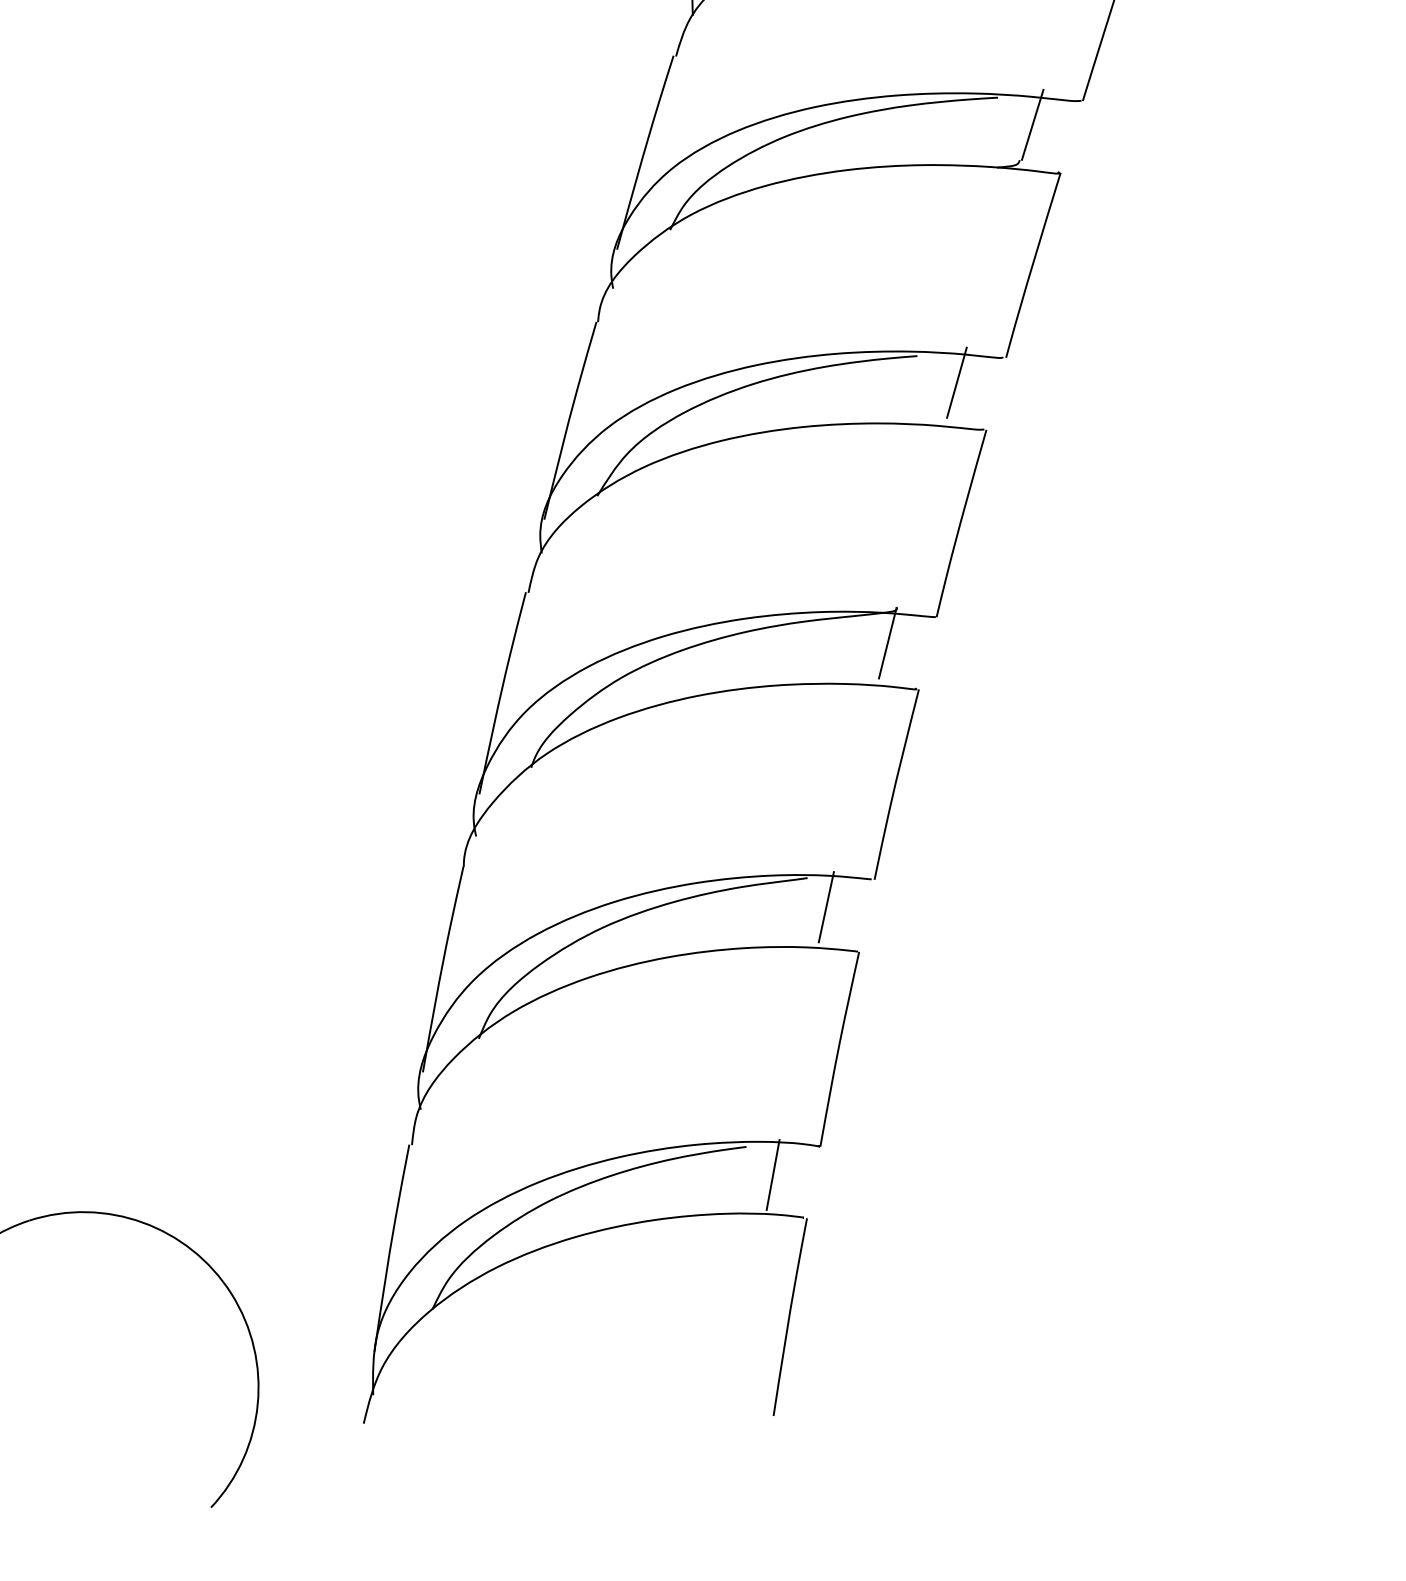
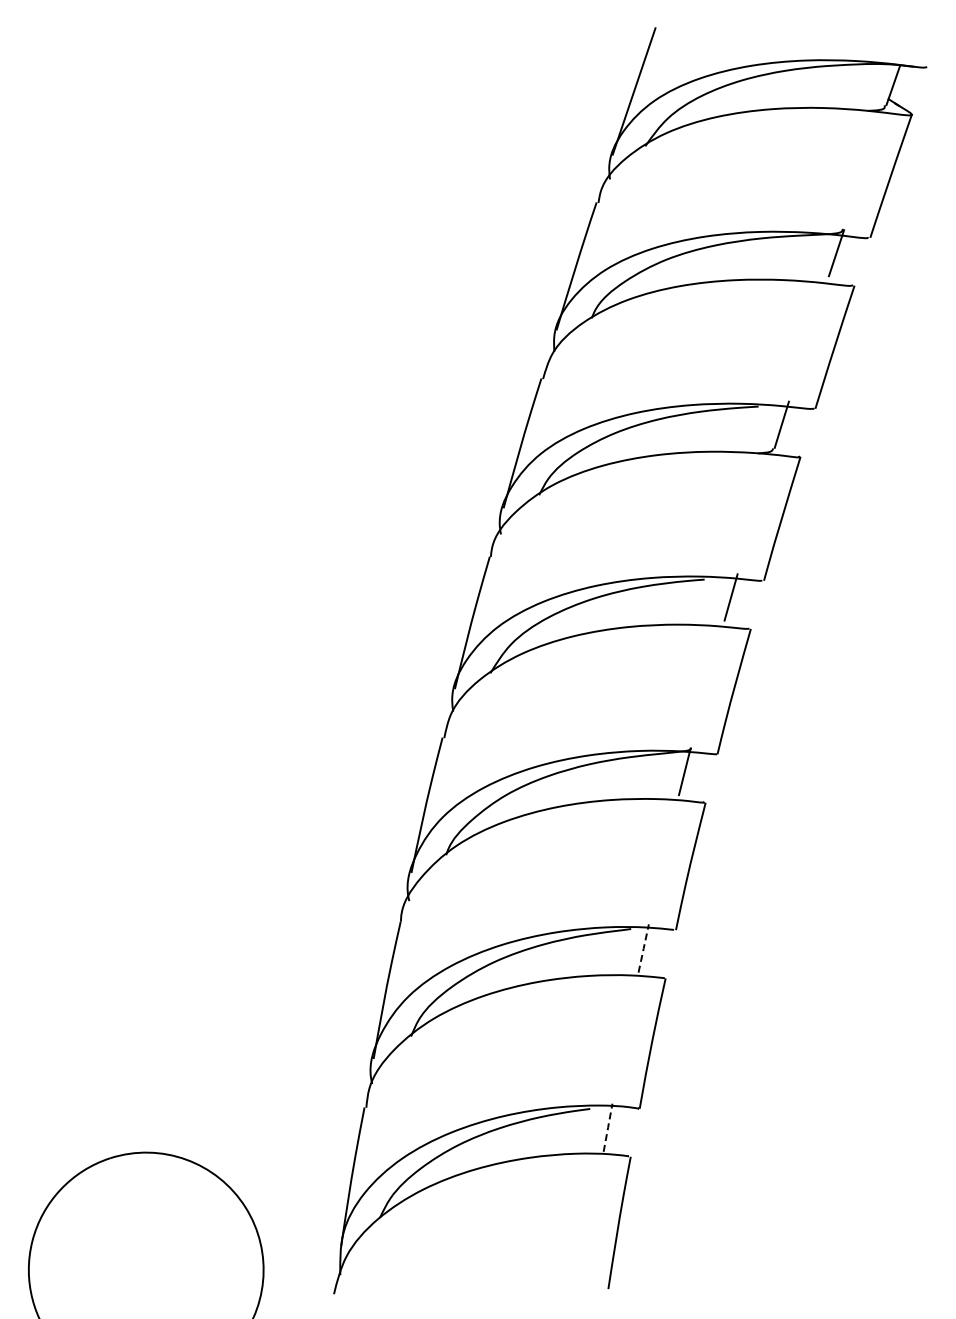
line: (826, 907) -> (643, 948), solid -> dashed
line: (773, 1174) -> (608, 1127), solid -> dashed

